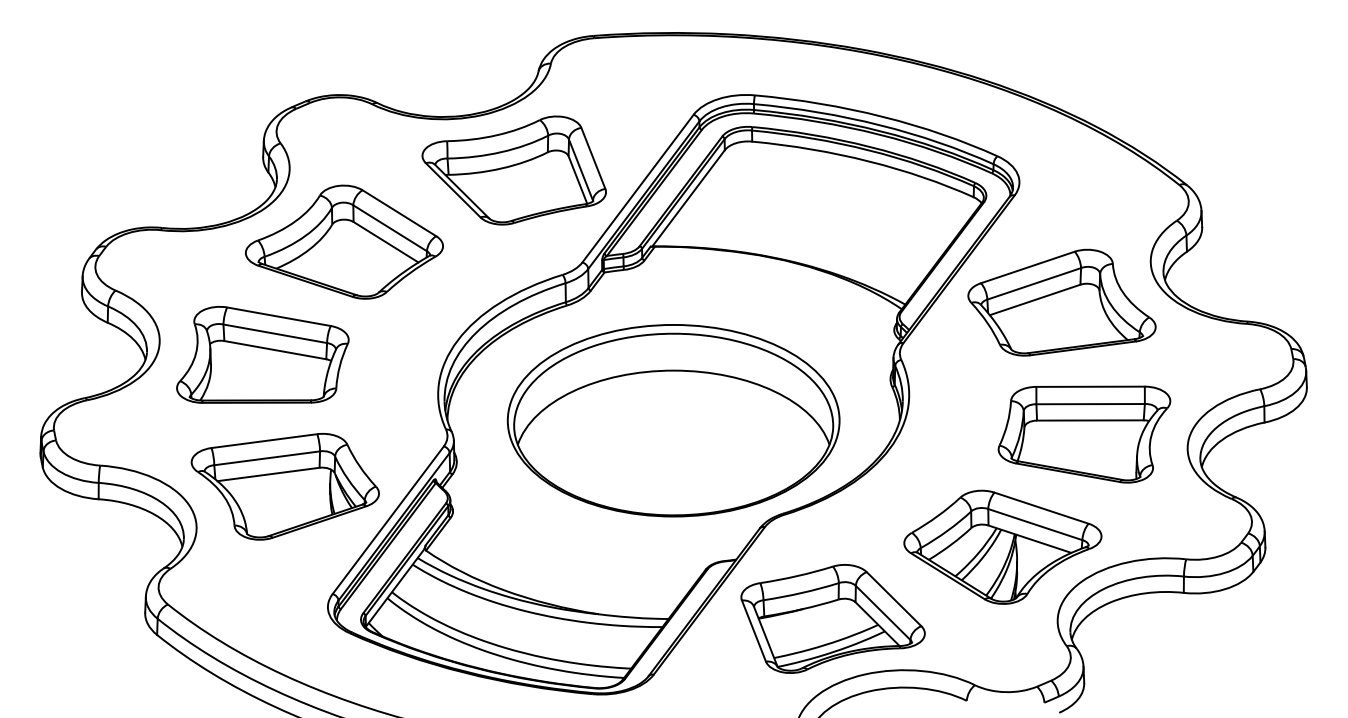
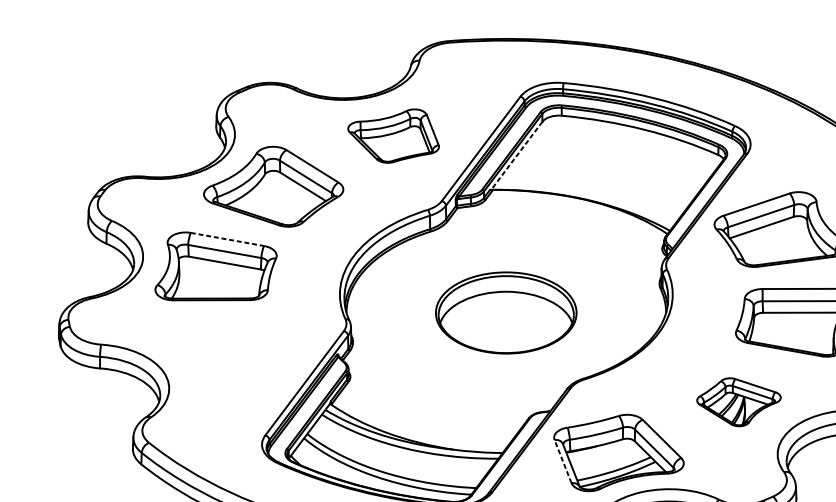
part: (513, 170) -> (393, 136), size x0.7
line: (688, 198) -> (516, 155), solid -> dashed
line: (279, 316) -> (227, 239), solid -> dashed
part: (673, 420) -> (506, 312), size x0.6
part: (284, 486) -> (231, 359), removed
part: (1002, 546) -> (738, 401), size x0.6
line: (753, 631) -> (562, 461), solid -> dashed

